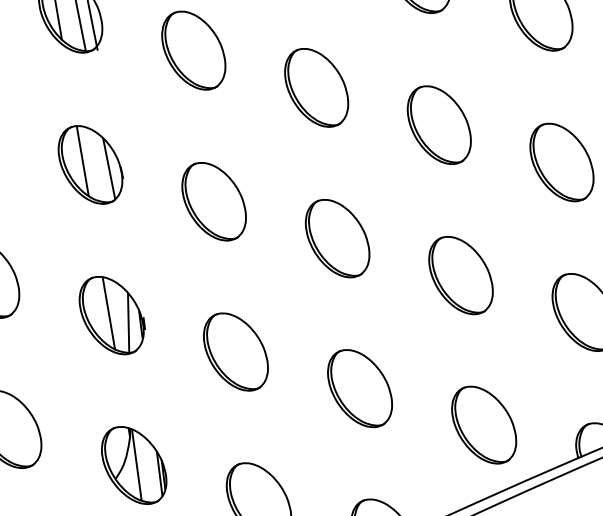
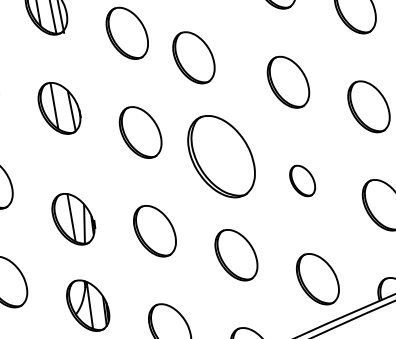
part: (315, 87) -> (193, 57), moved
part: (337, 238) -> (221, 156), size x1.6
part: (460, 274) -> (302, 180), size x0.6
part: (111, 315) -> (73, 219), moved

